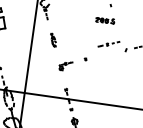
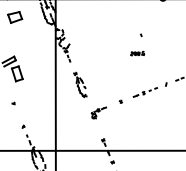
part: (105, 20) -> (137, 53), size x0.62
part: (53, 39) -> (80, 84), size x1.67
part: (108, 44) -> (144, 92), moved

